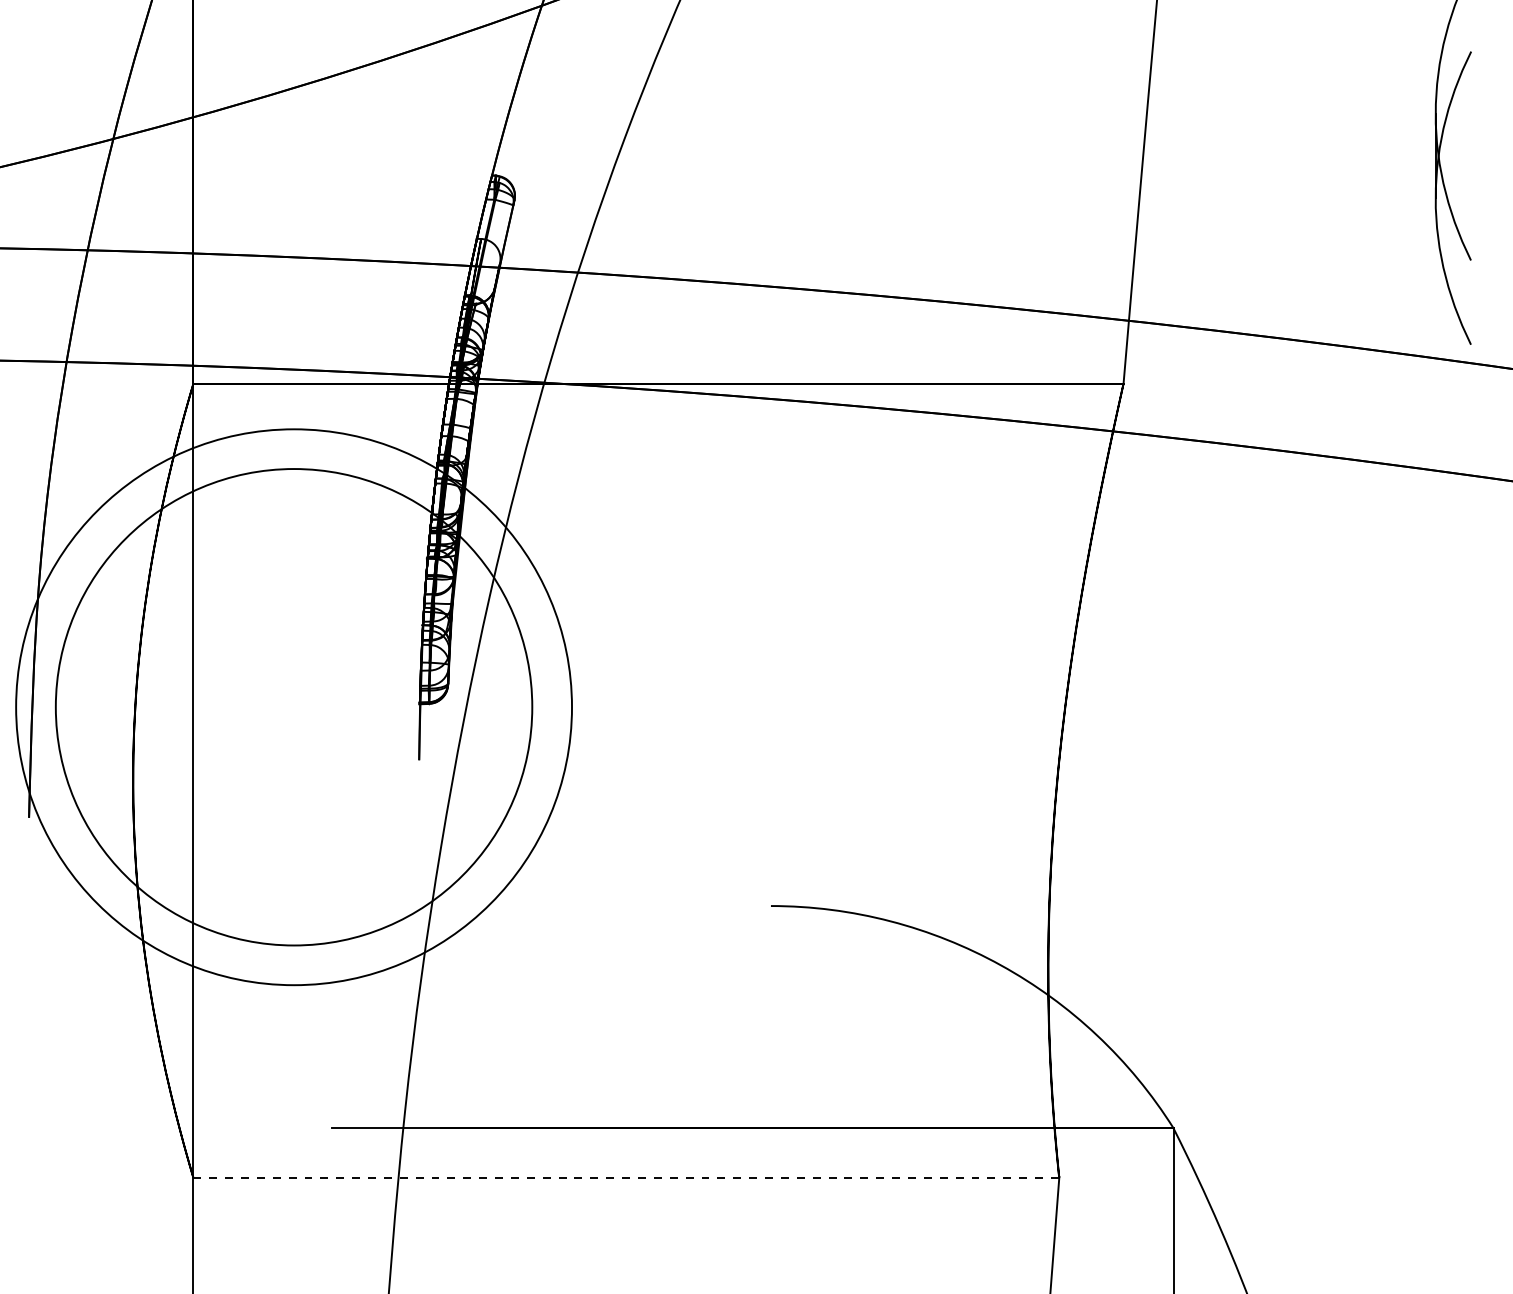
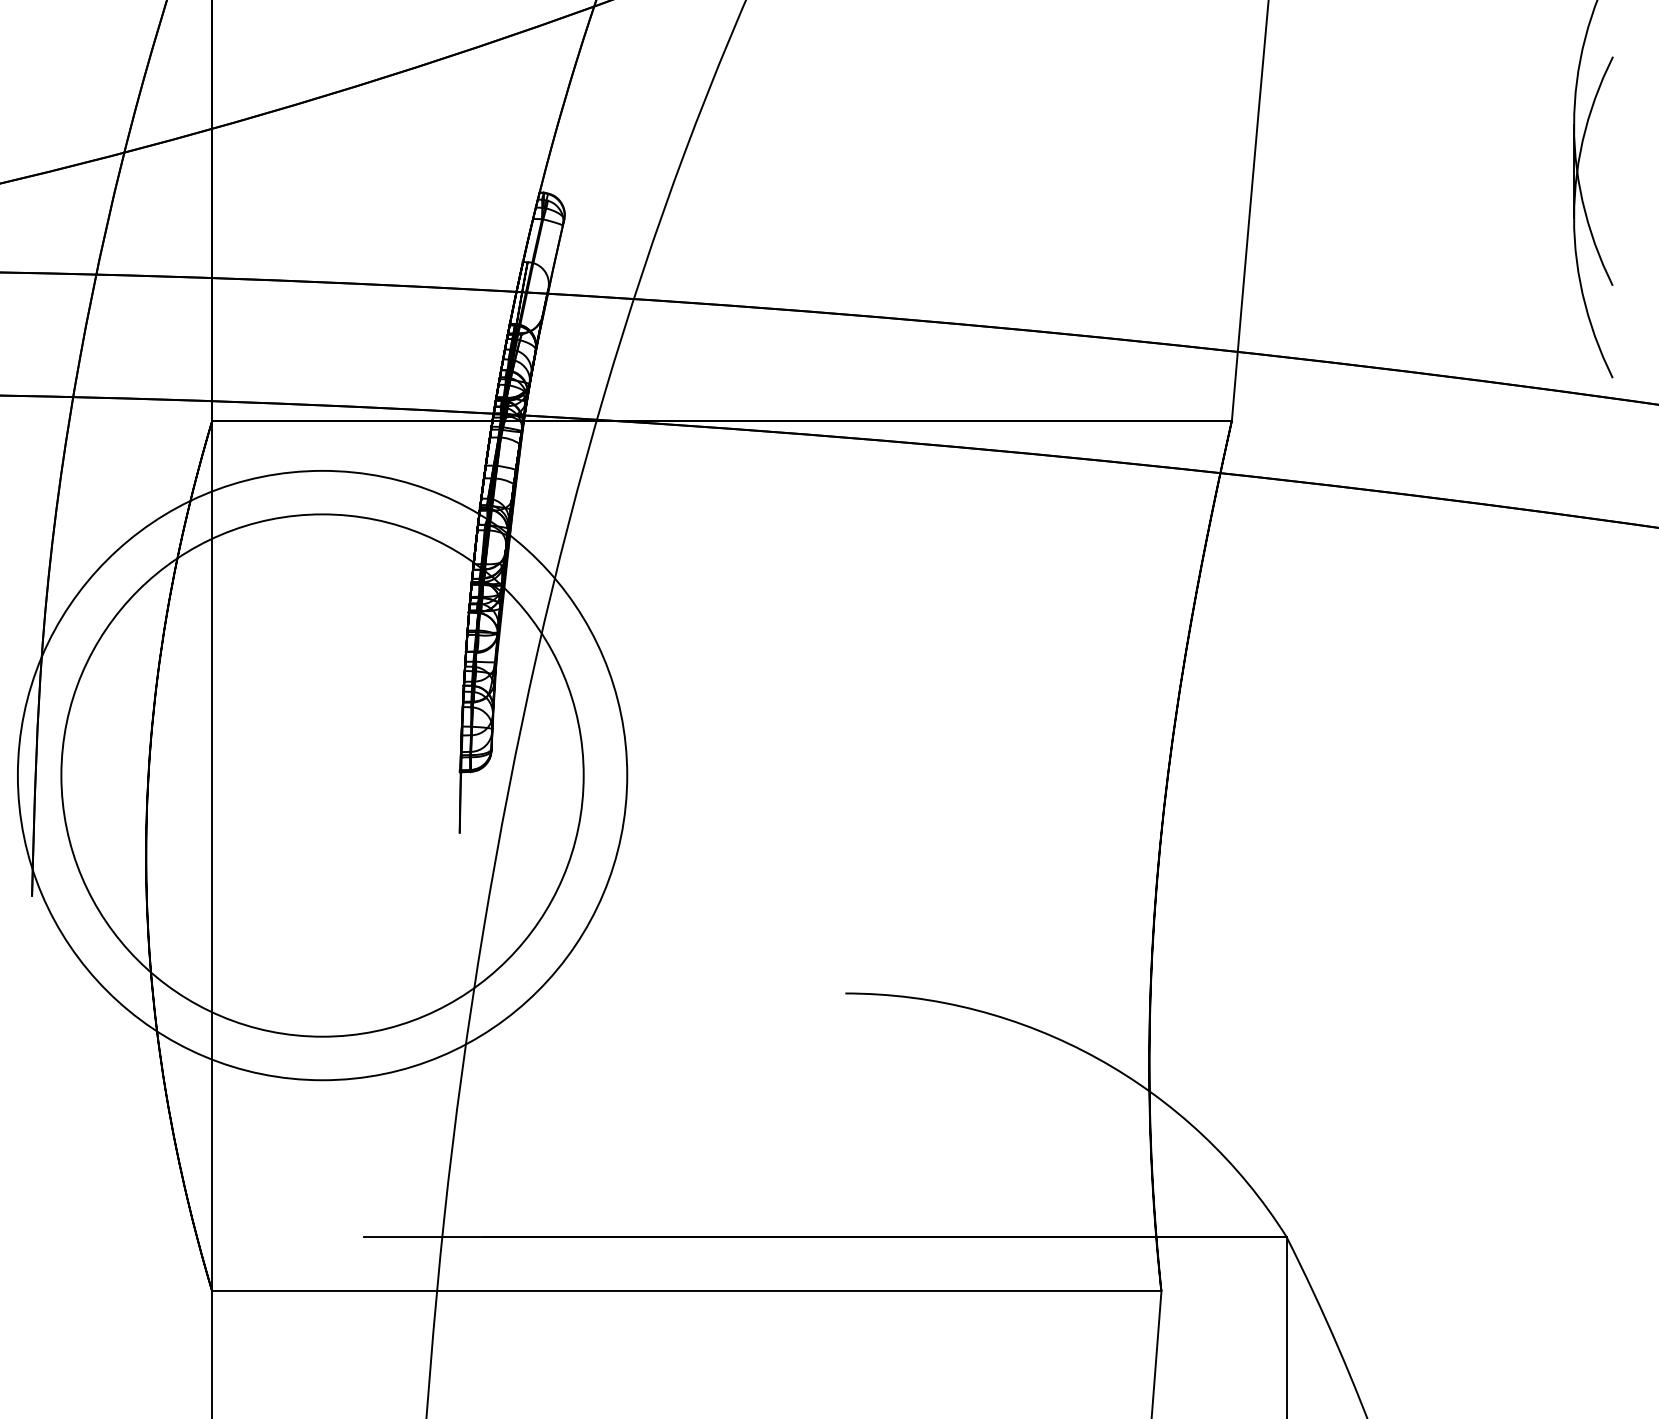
line: (626, 1177) -> (686, 1291), dashed -> solid

